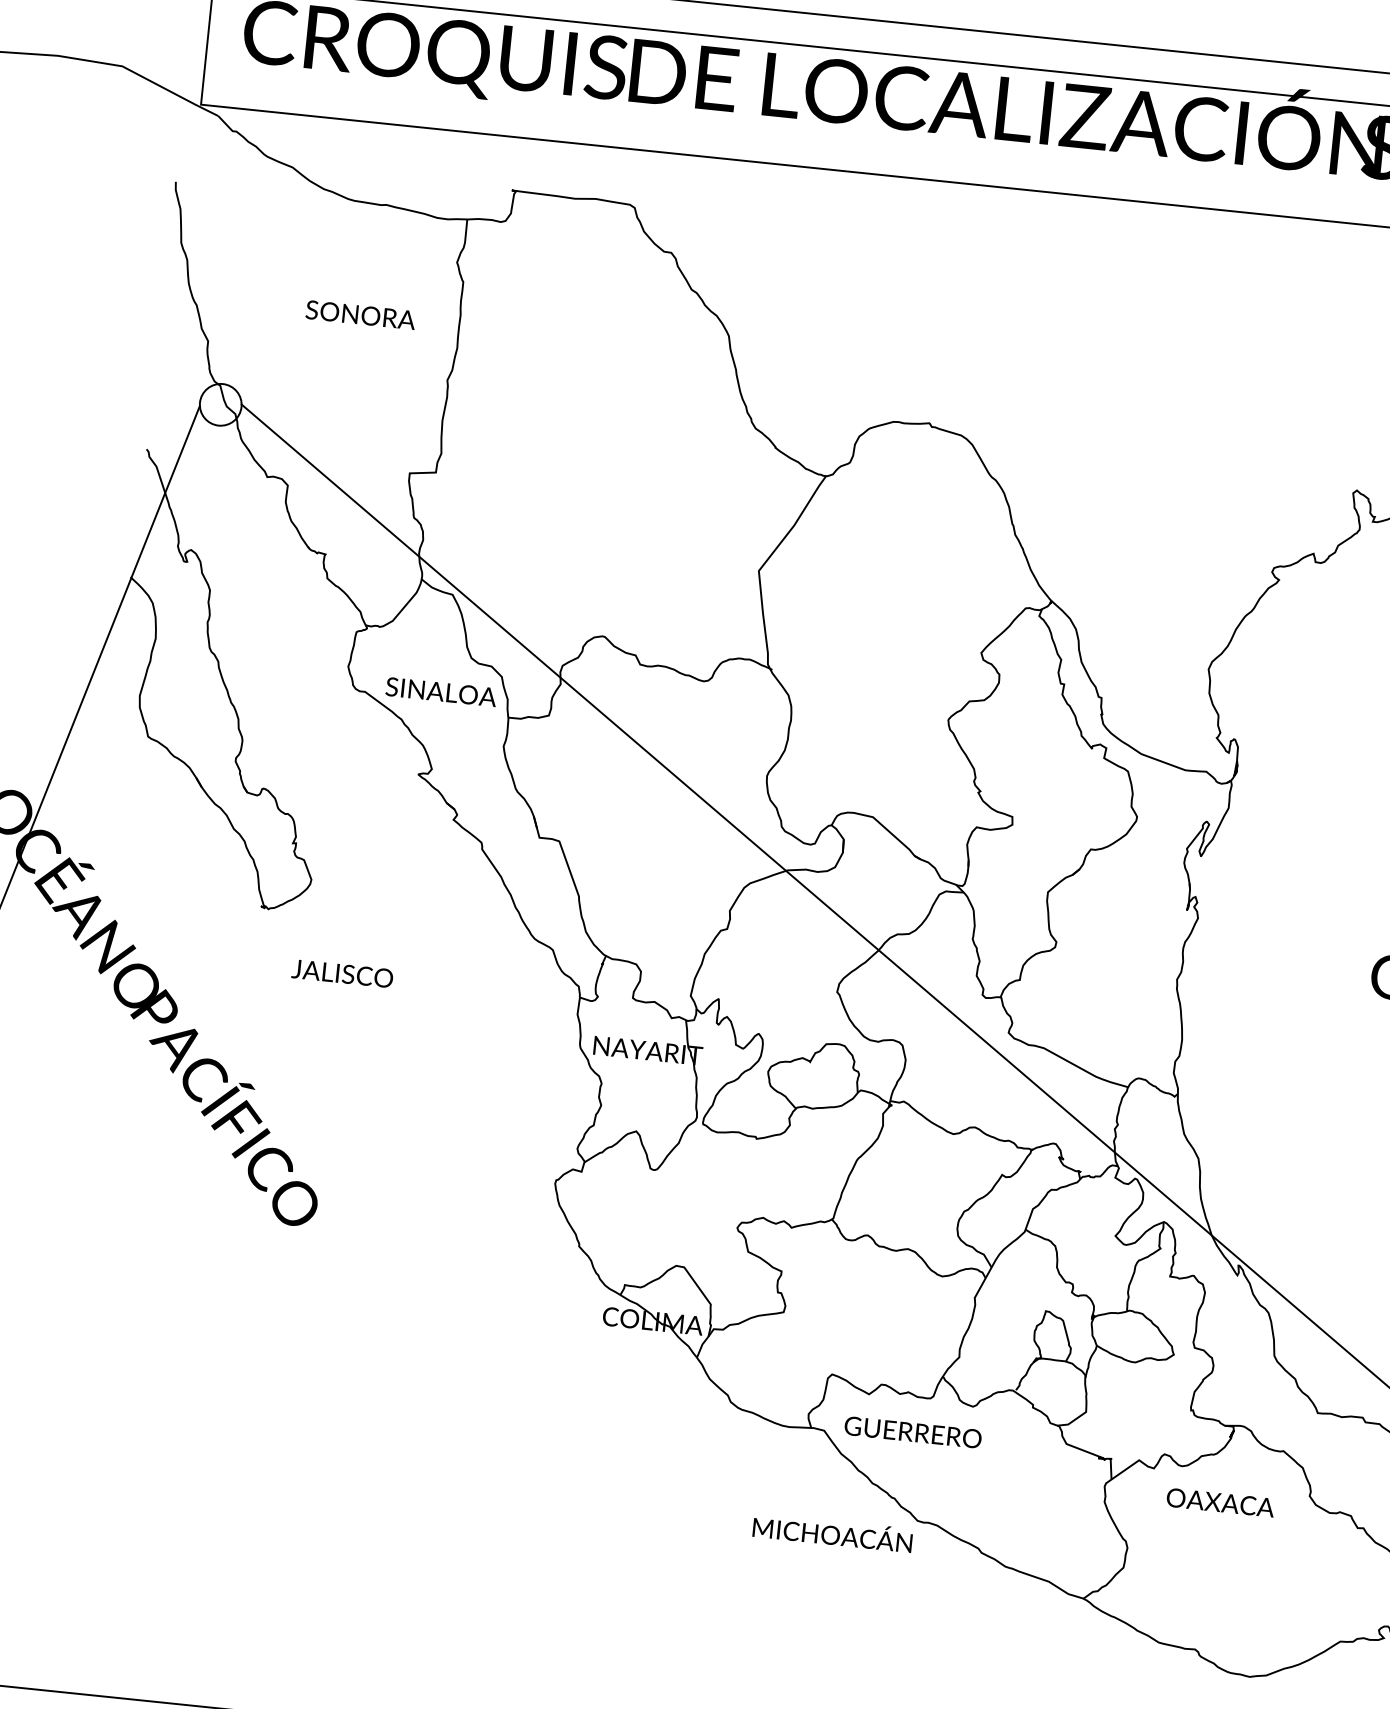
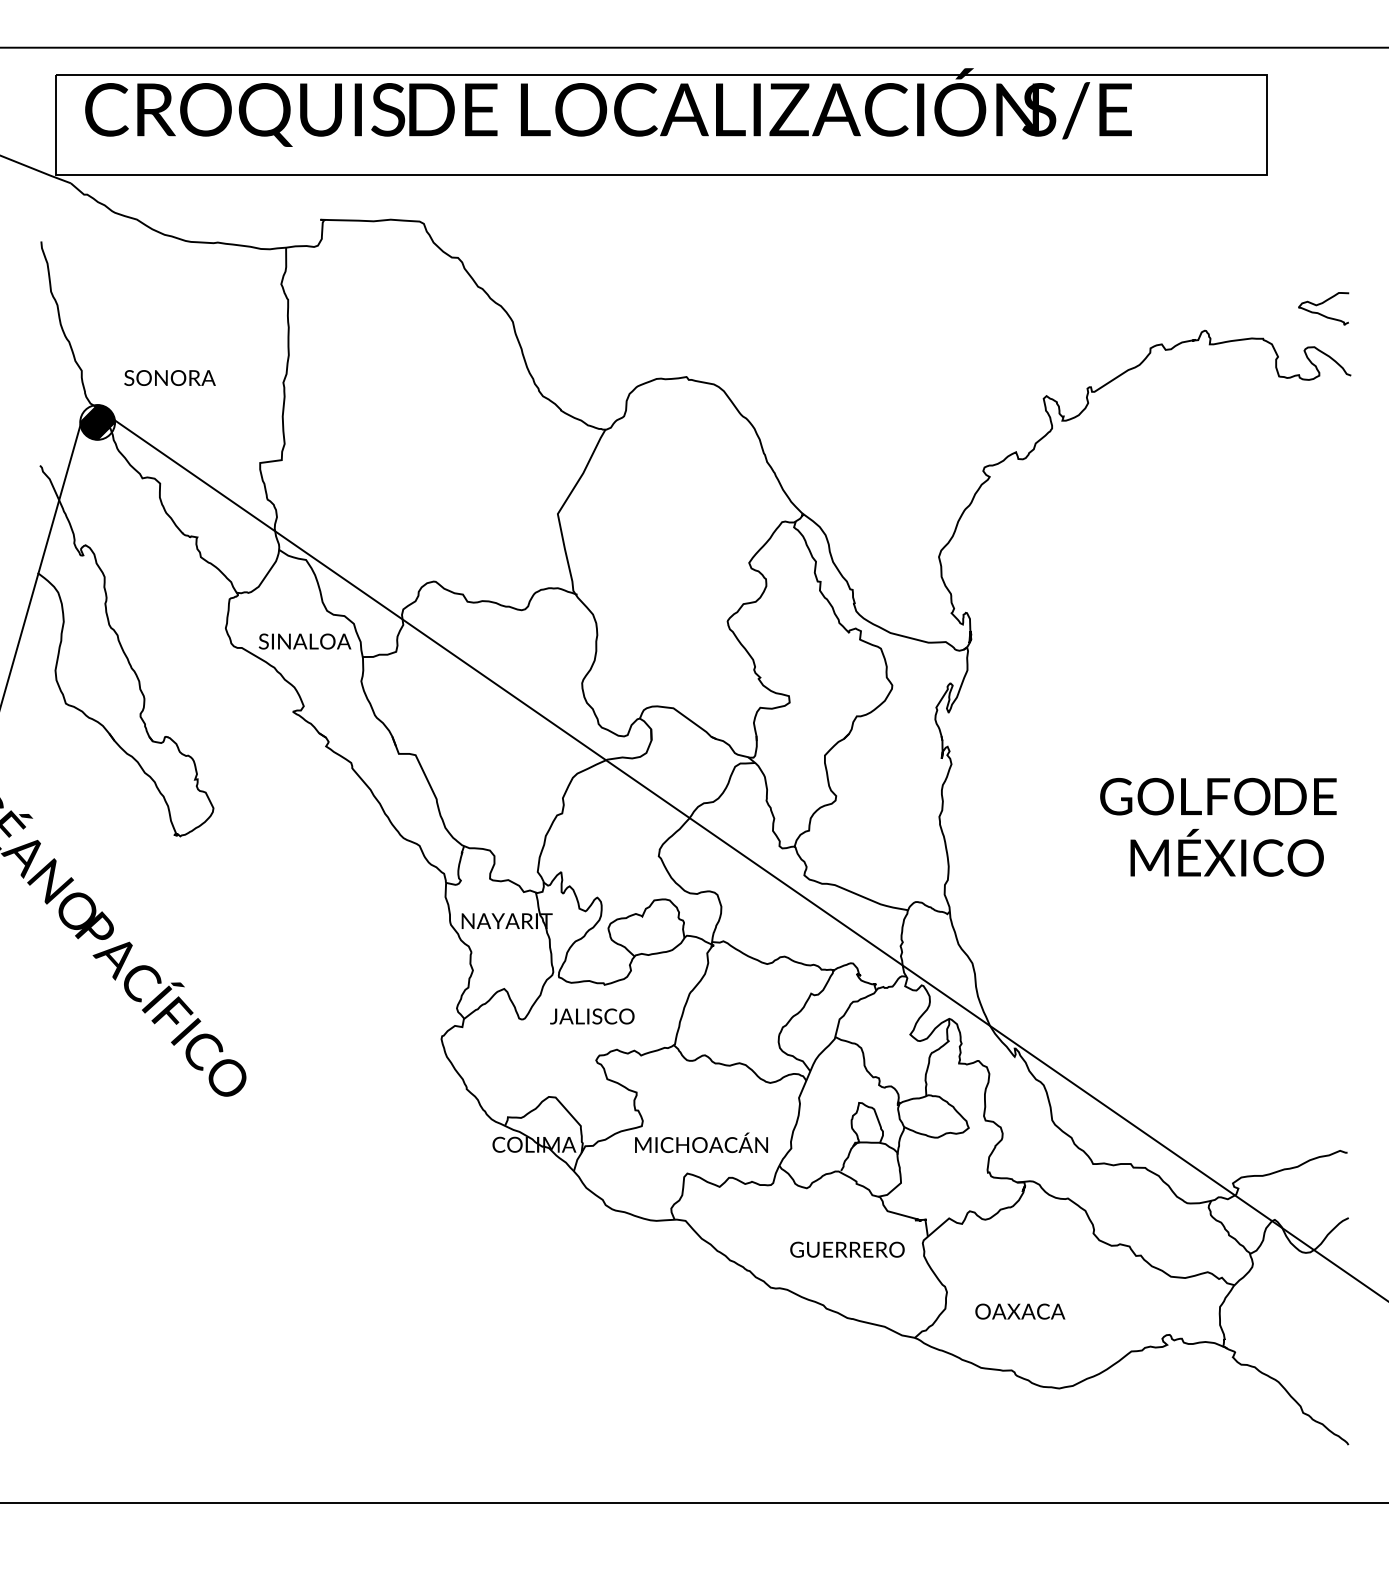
text: (360, 314) -> (169, 377), moved
hatch: (220, 404) -> (97, 422), added
text: (342, 973) -> (592, 1016), moved
text: (913, 1432) -> (847, 1249), moved
text: (1220, 1502) -> (1020, 1311), moved
text: (832, 1532) -> (701, 1142), moved

